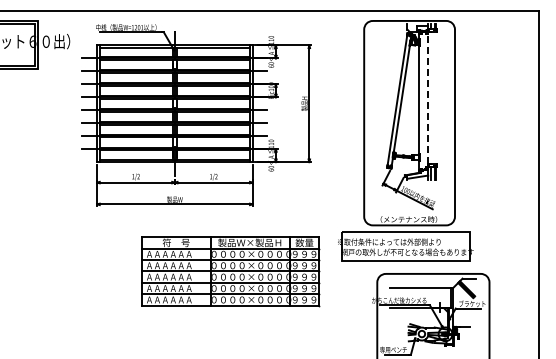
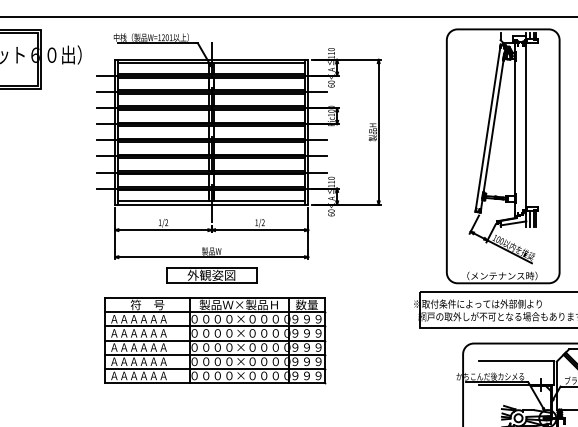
line: (428, 99) -> (526, 126), dashed -> solid
part: (174, 218) -> (211, 274), added
part: (230, 271) -> (214, 340), moved

